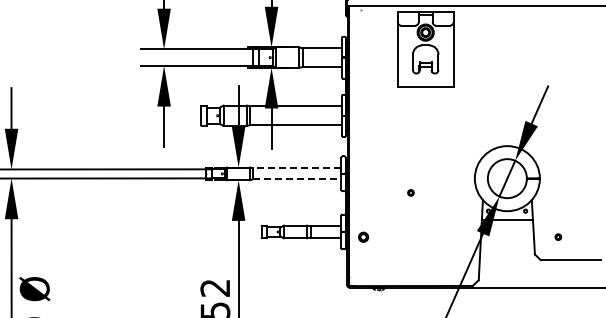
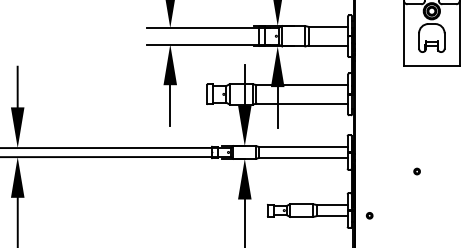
line: (296, 168) -> (302, 147), dashed -> solid
line: (297, 179) -> (303, 158), dashed -> solid
part: (363, 236) -> (369, 215), size x0.62

